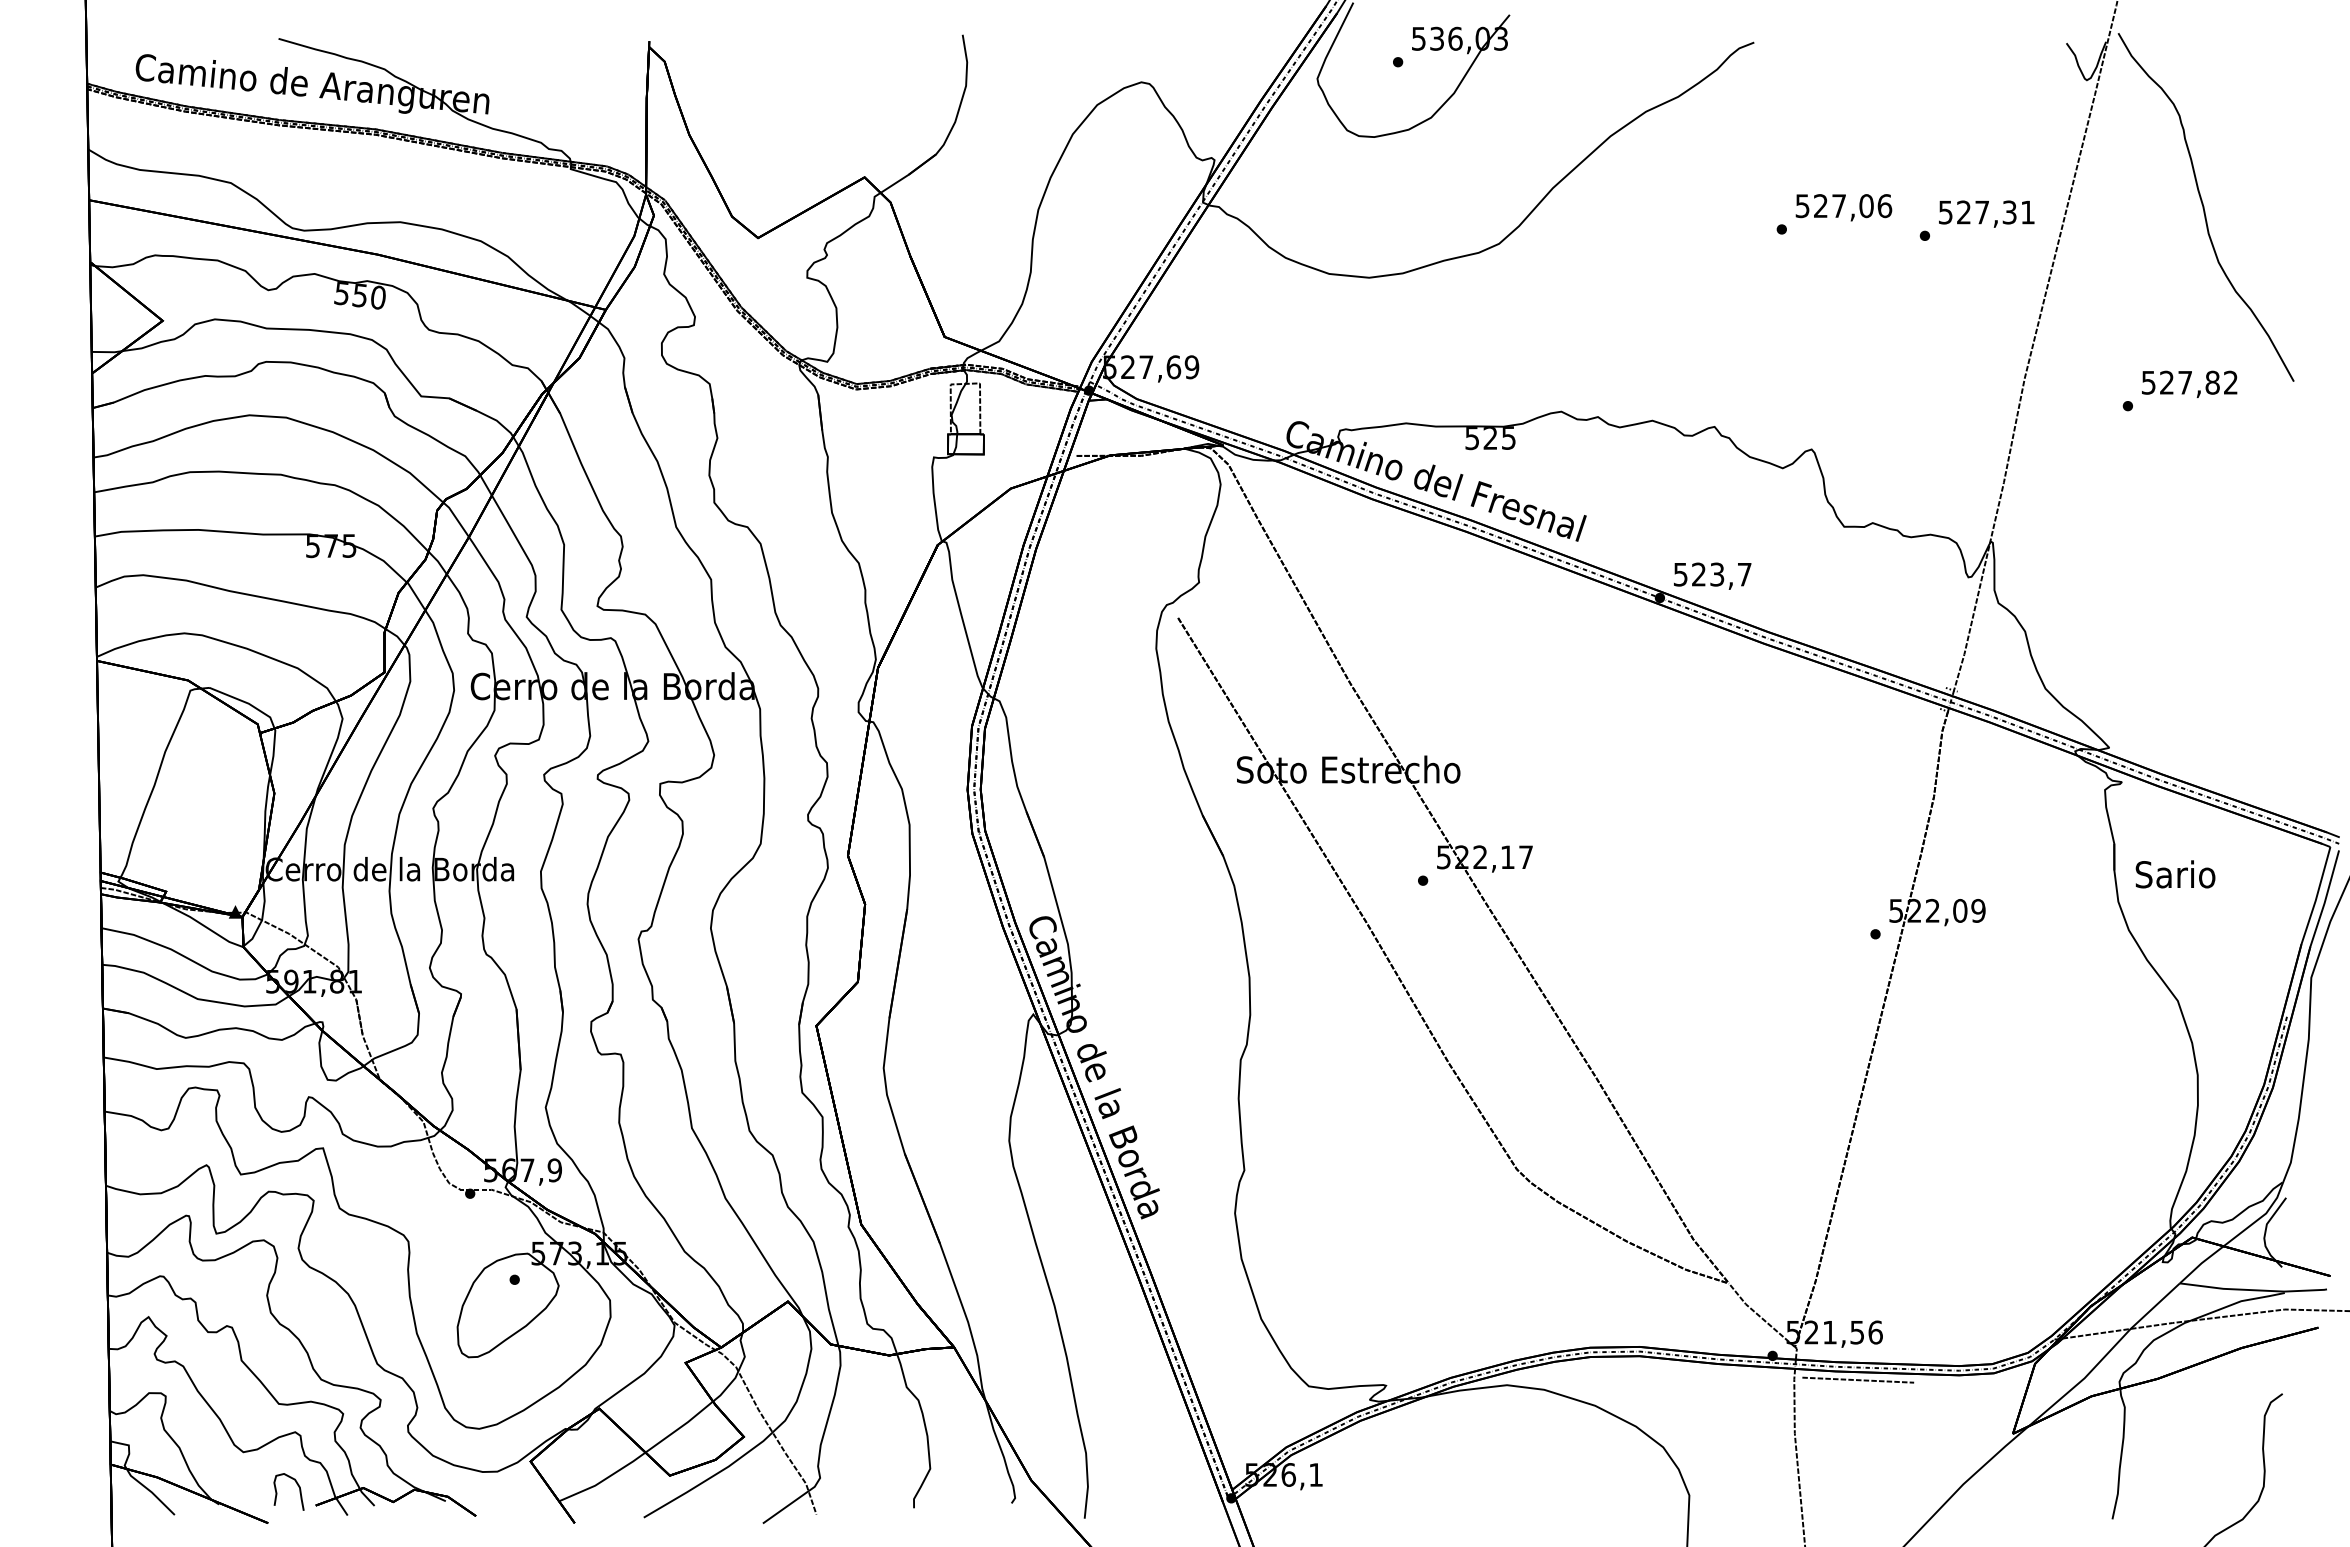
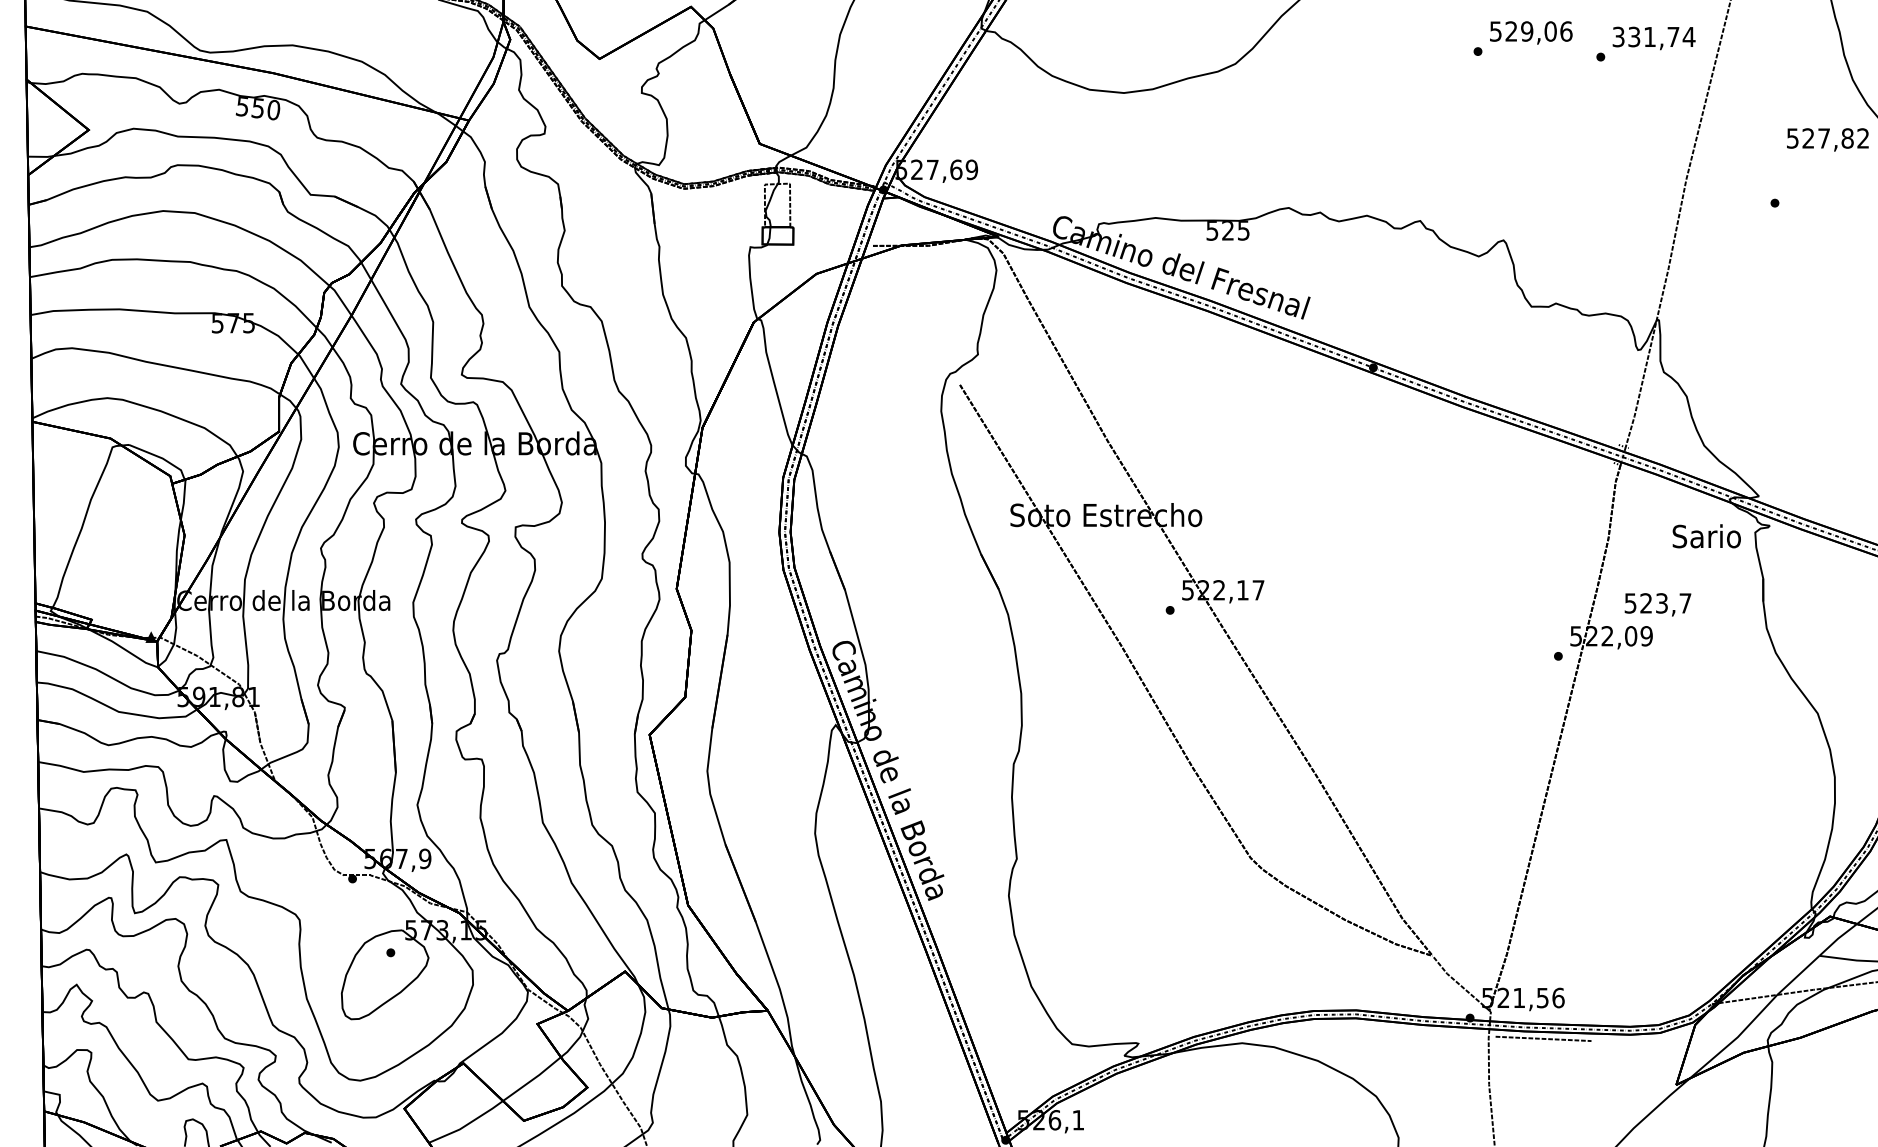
text: (1839, 206) -> (1527, 31), 527,06 -> 529,06
text: (1987, 212) -> (1654, 37), 527,31 -> 331,74
text: (2189, 383) -> (1827, 139), moved
text: (1712, 575) -> (1657, 604), moved
text: (2175, 874) -> (1706, 536), moved

